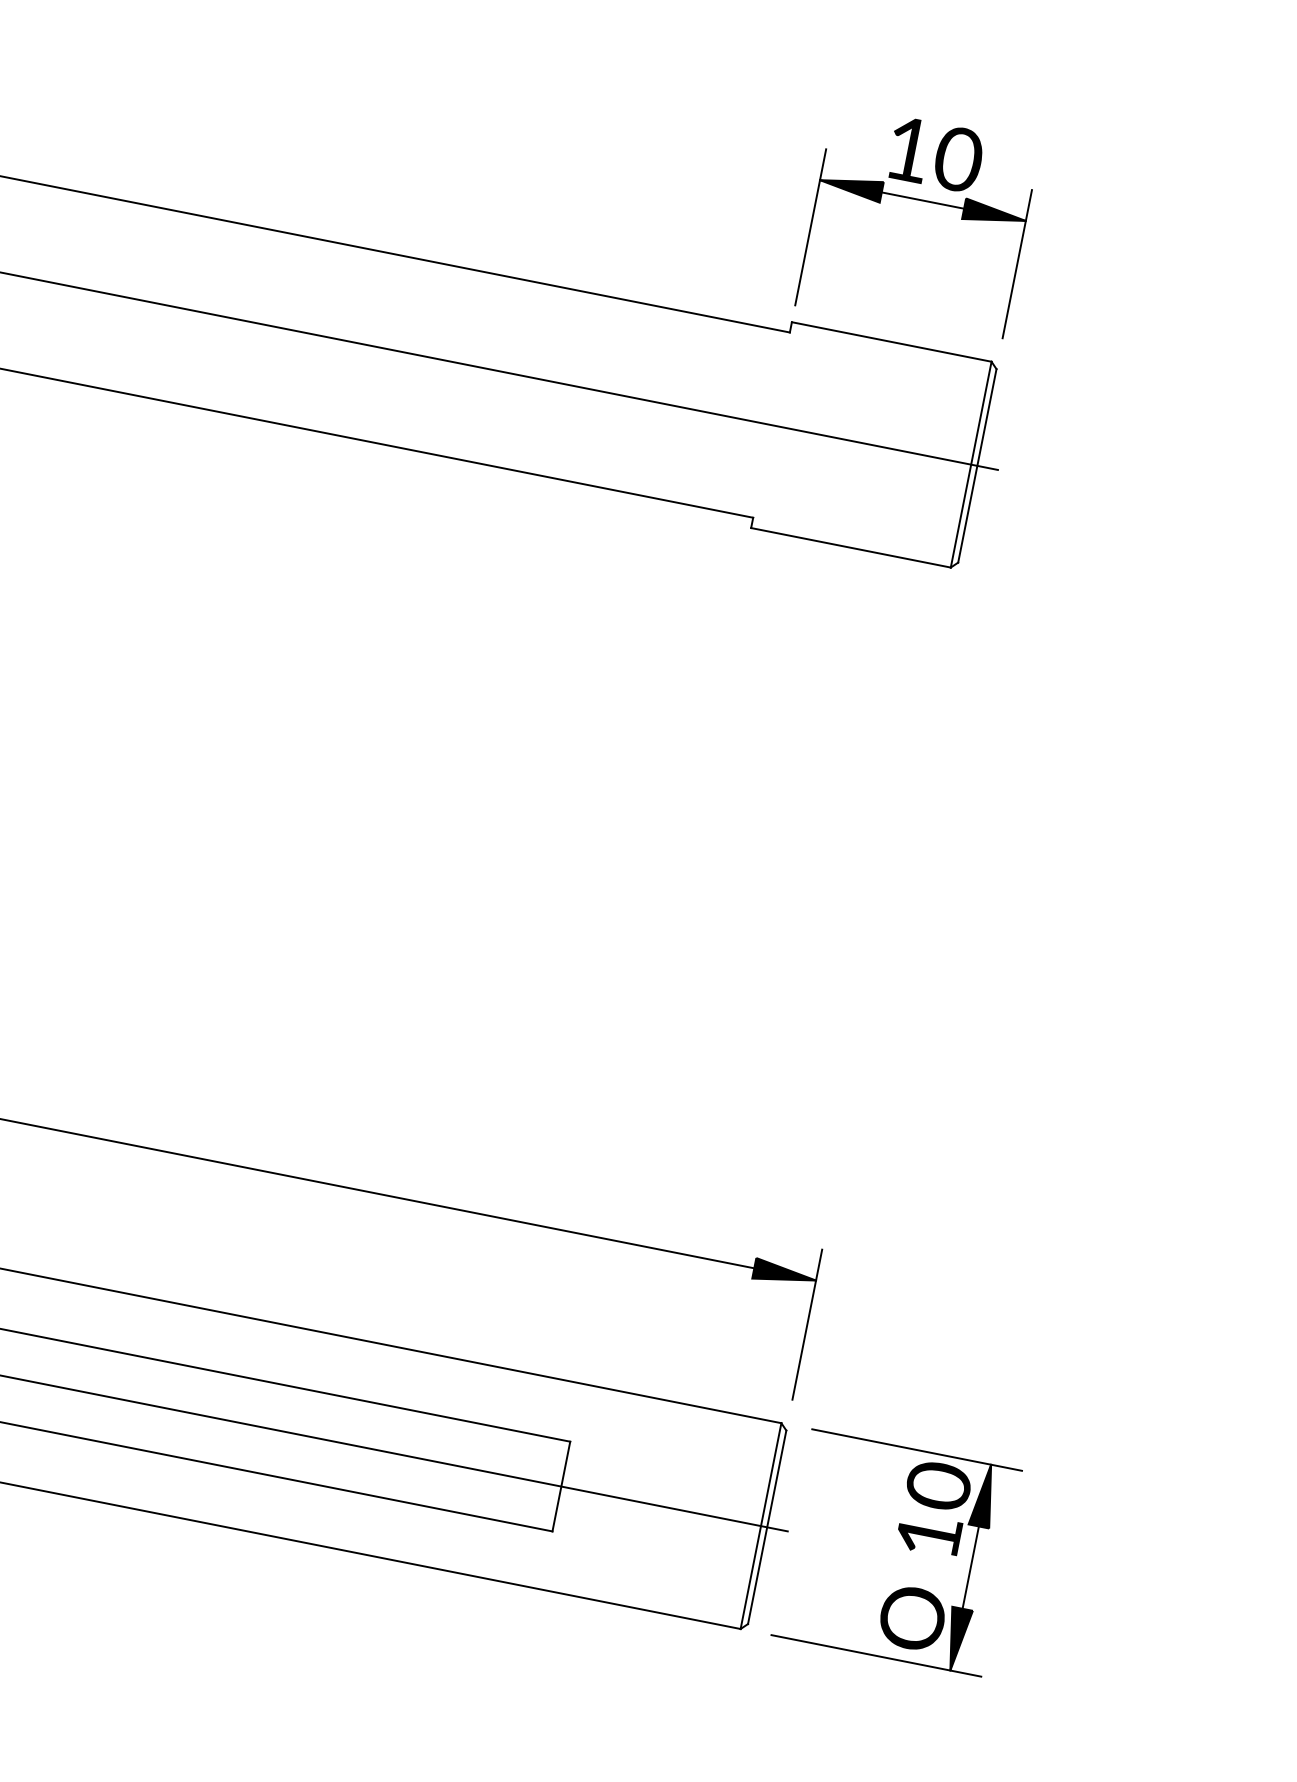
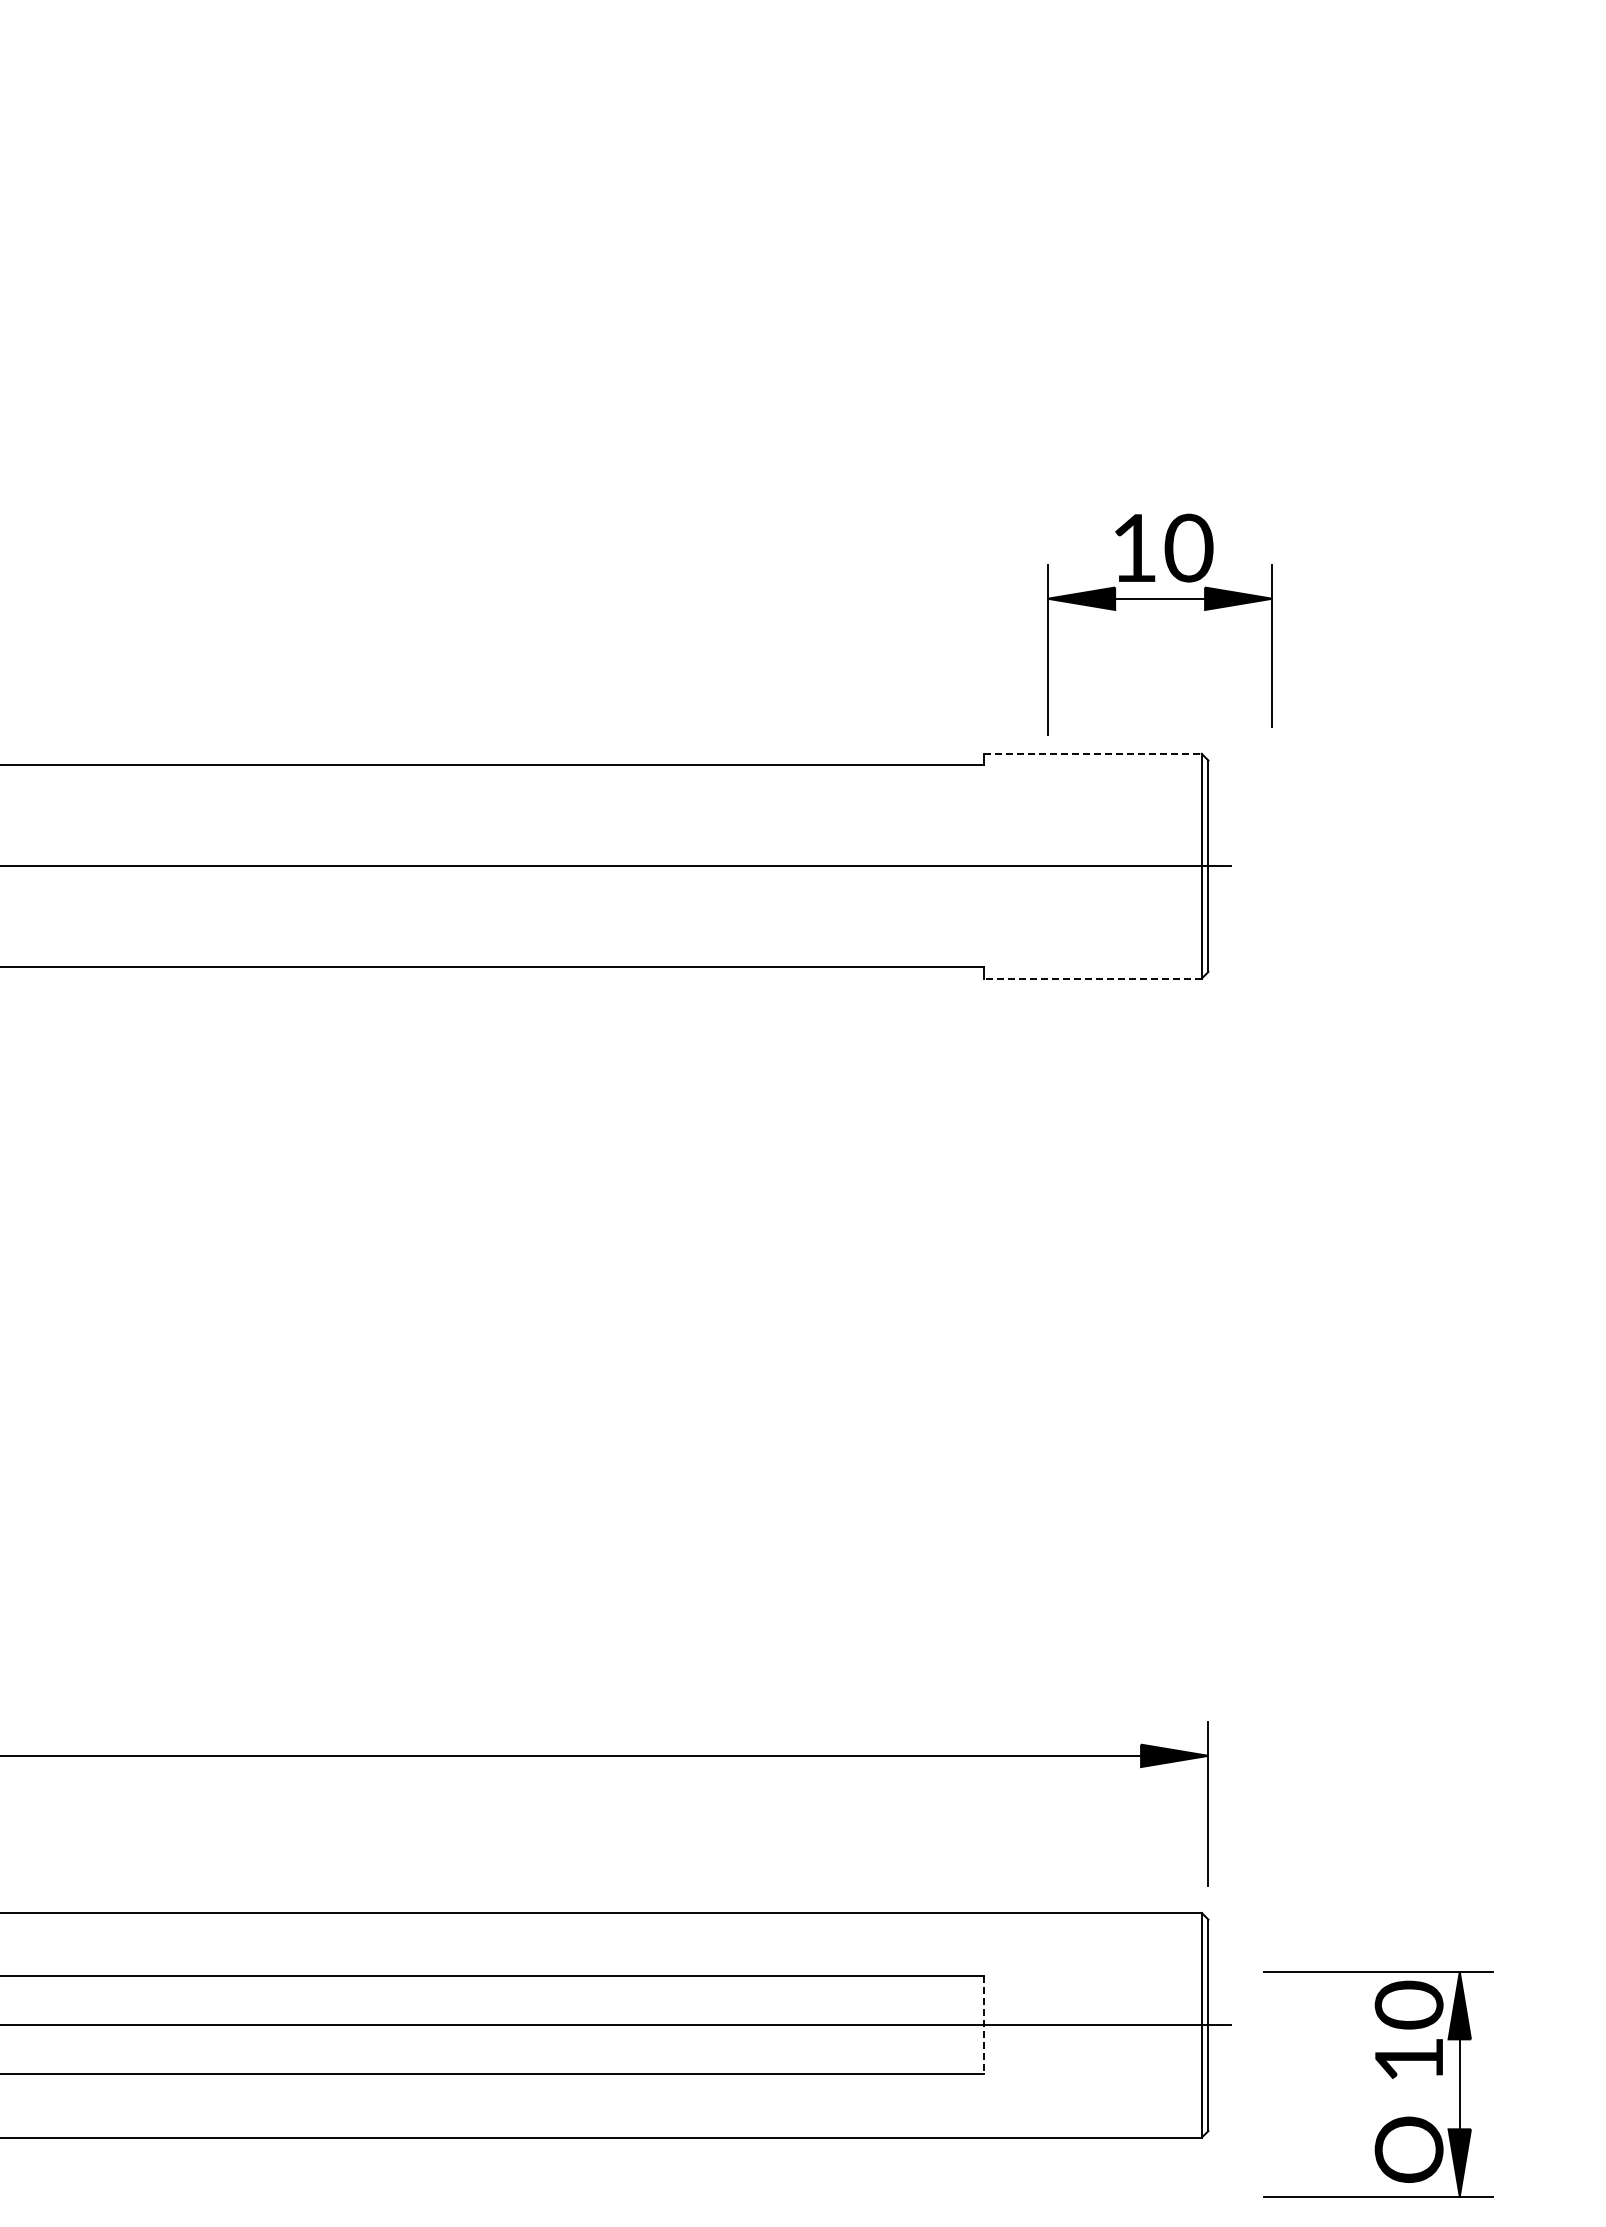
part: (922, 201) -> (1159, 599), moved
line: (892, 341) -> (1093, 753), solid -> dashed
line: (850, 547) -> (1092, 978), solid -> dashed
line: (561, 1486) -> (983, 2025), solid -> dashed
part: (907, 1545) -> (1388, 2074), moved

